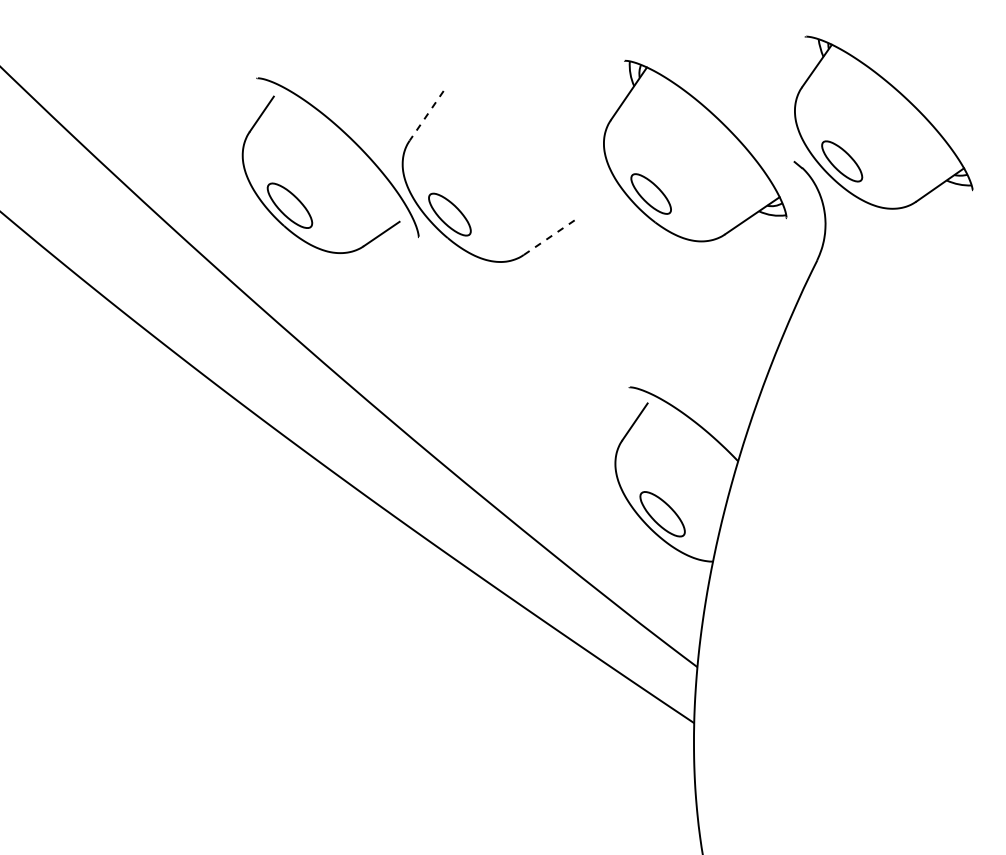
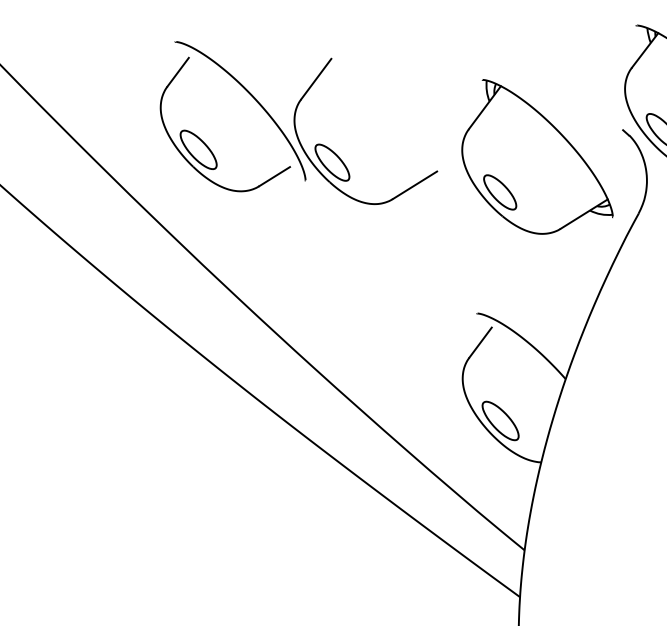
line: (426, 116) -> (316, 79), dashed -> solid
part: (695, 150) -> (538, 157), moved
line: (549, 237) -> (415, 185), dashed -> solid

